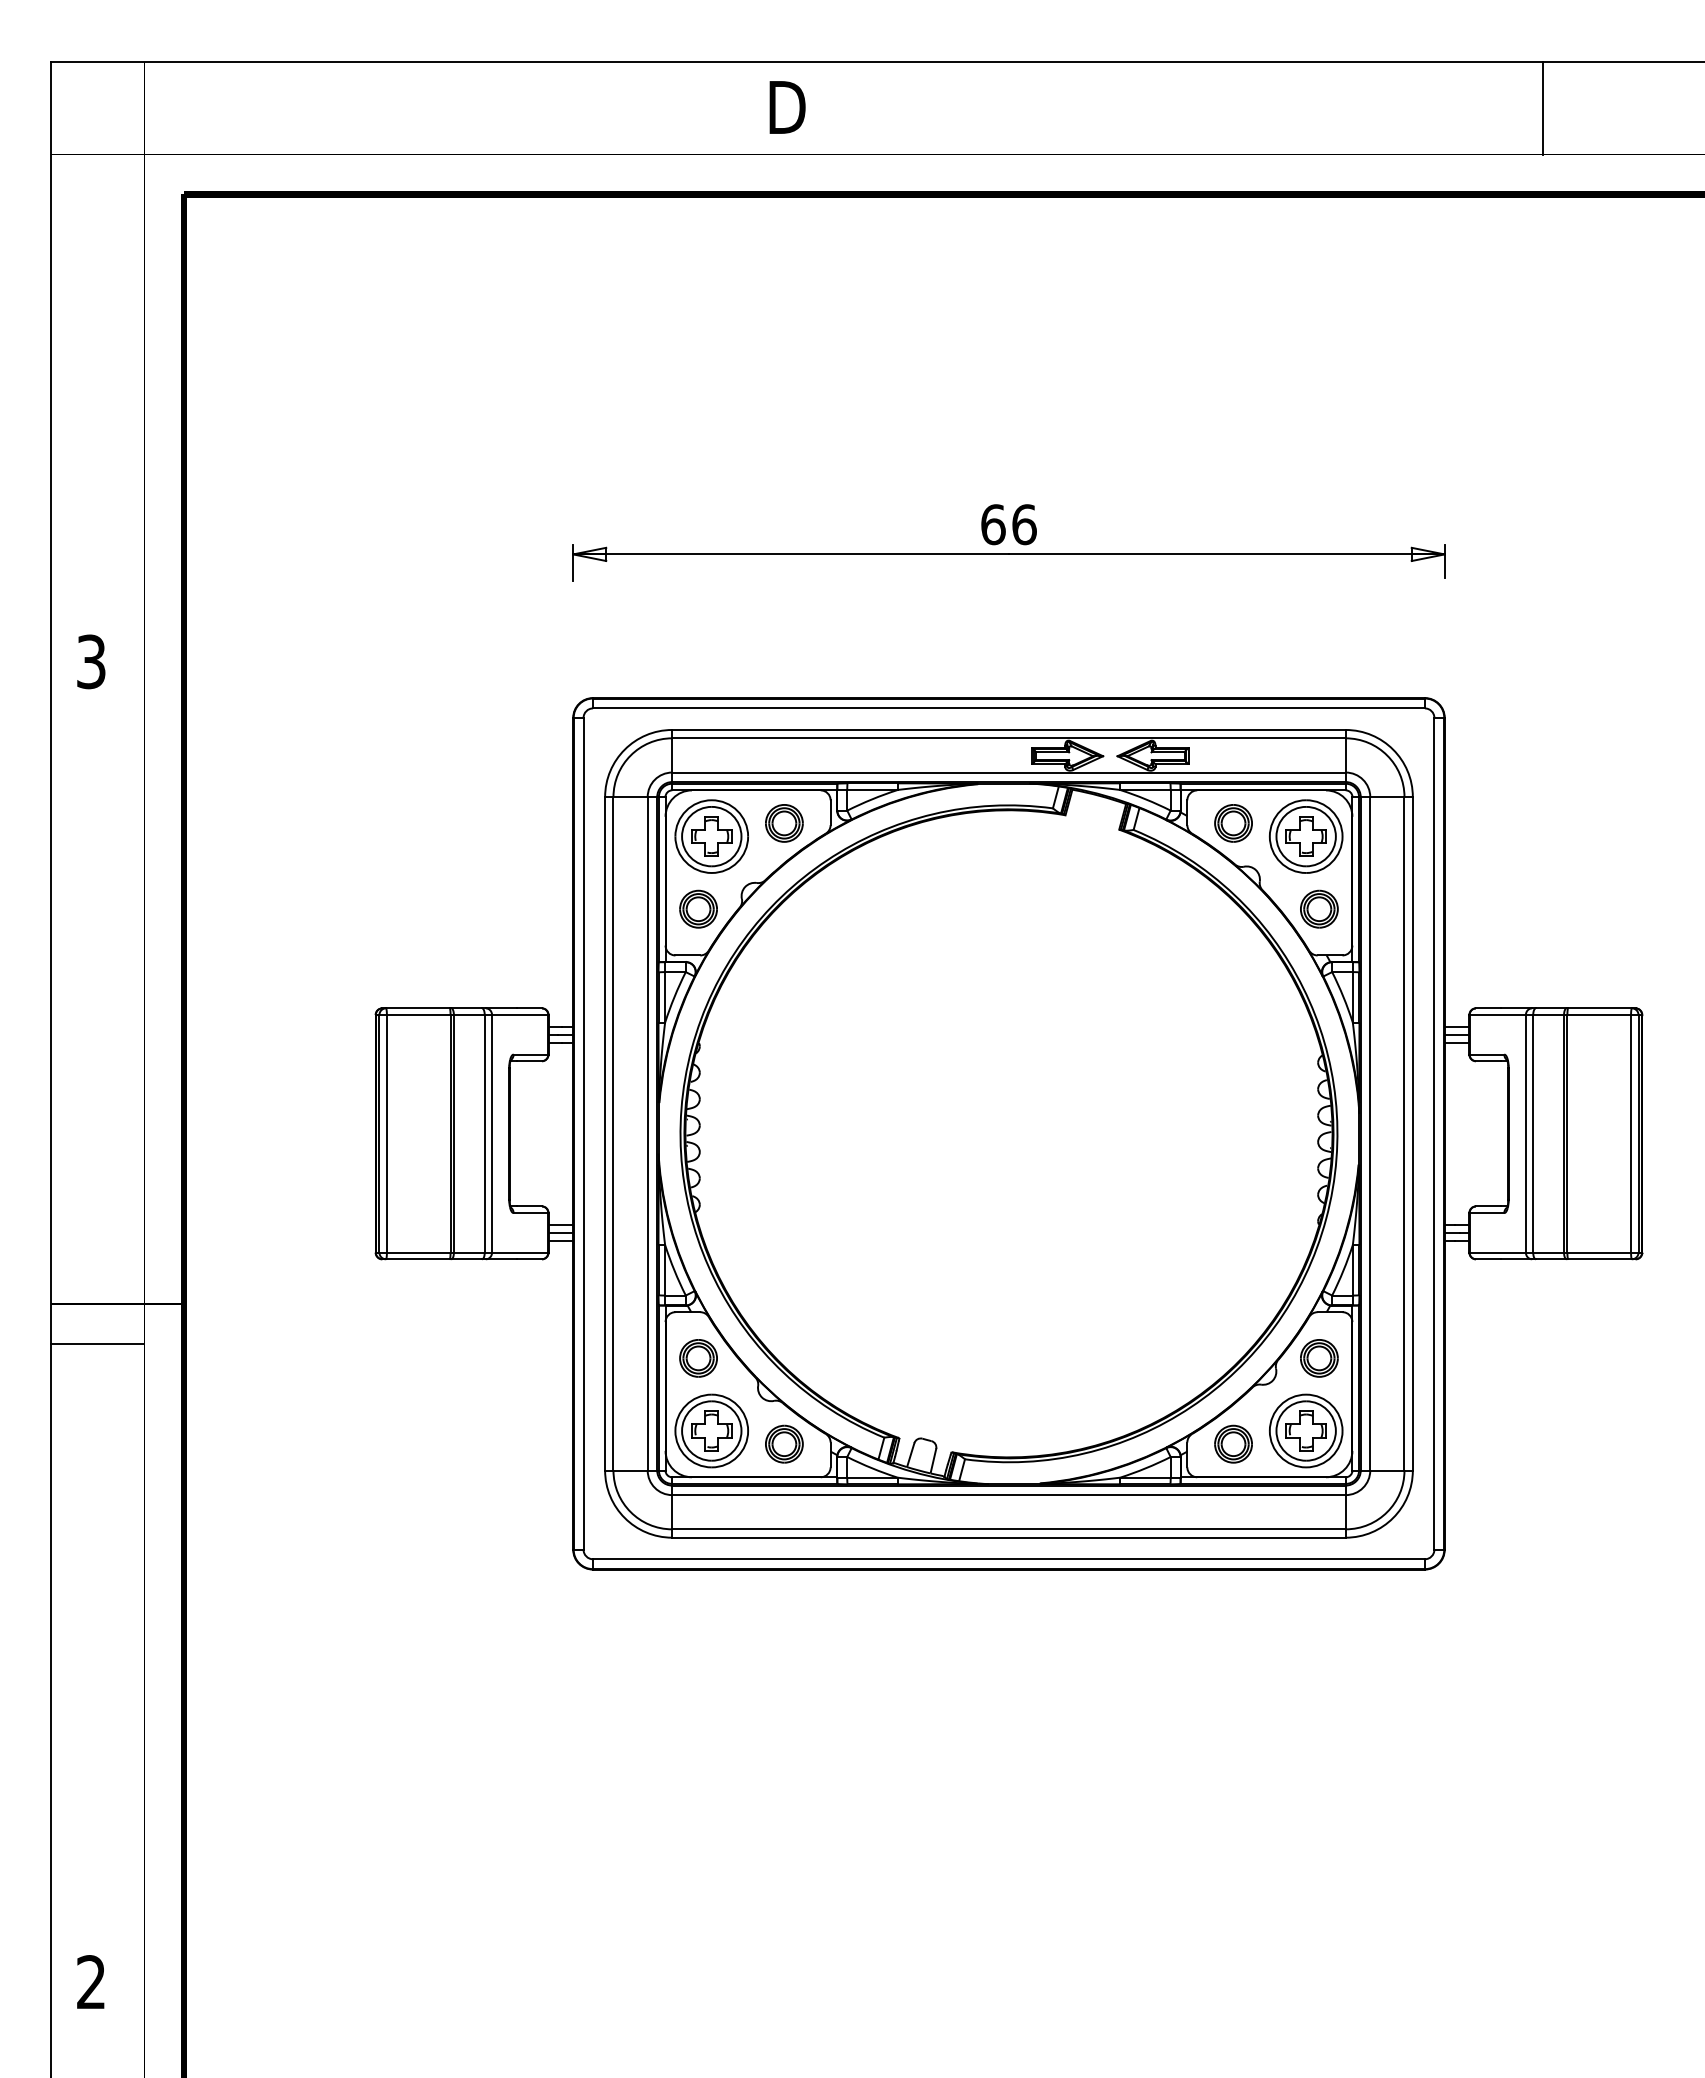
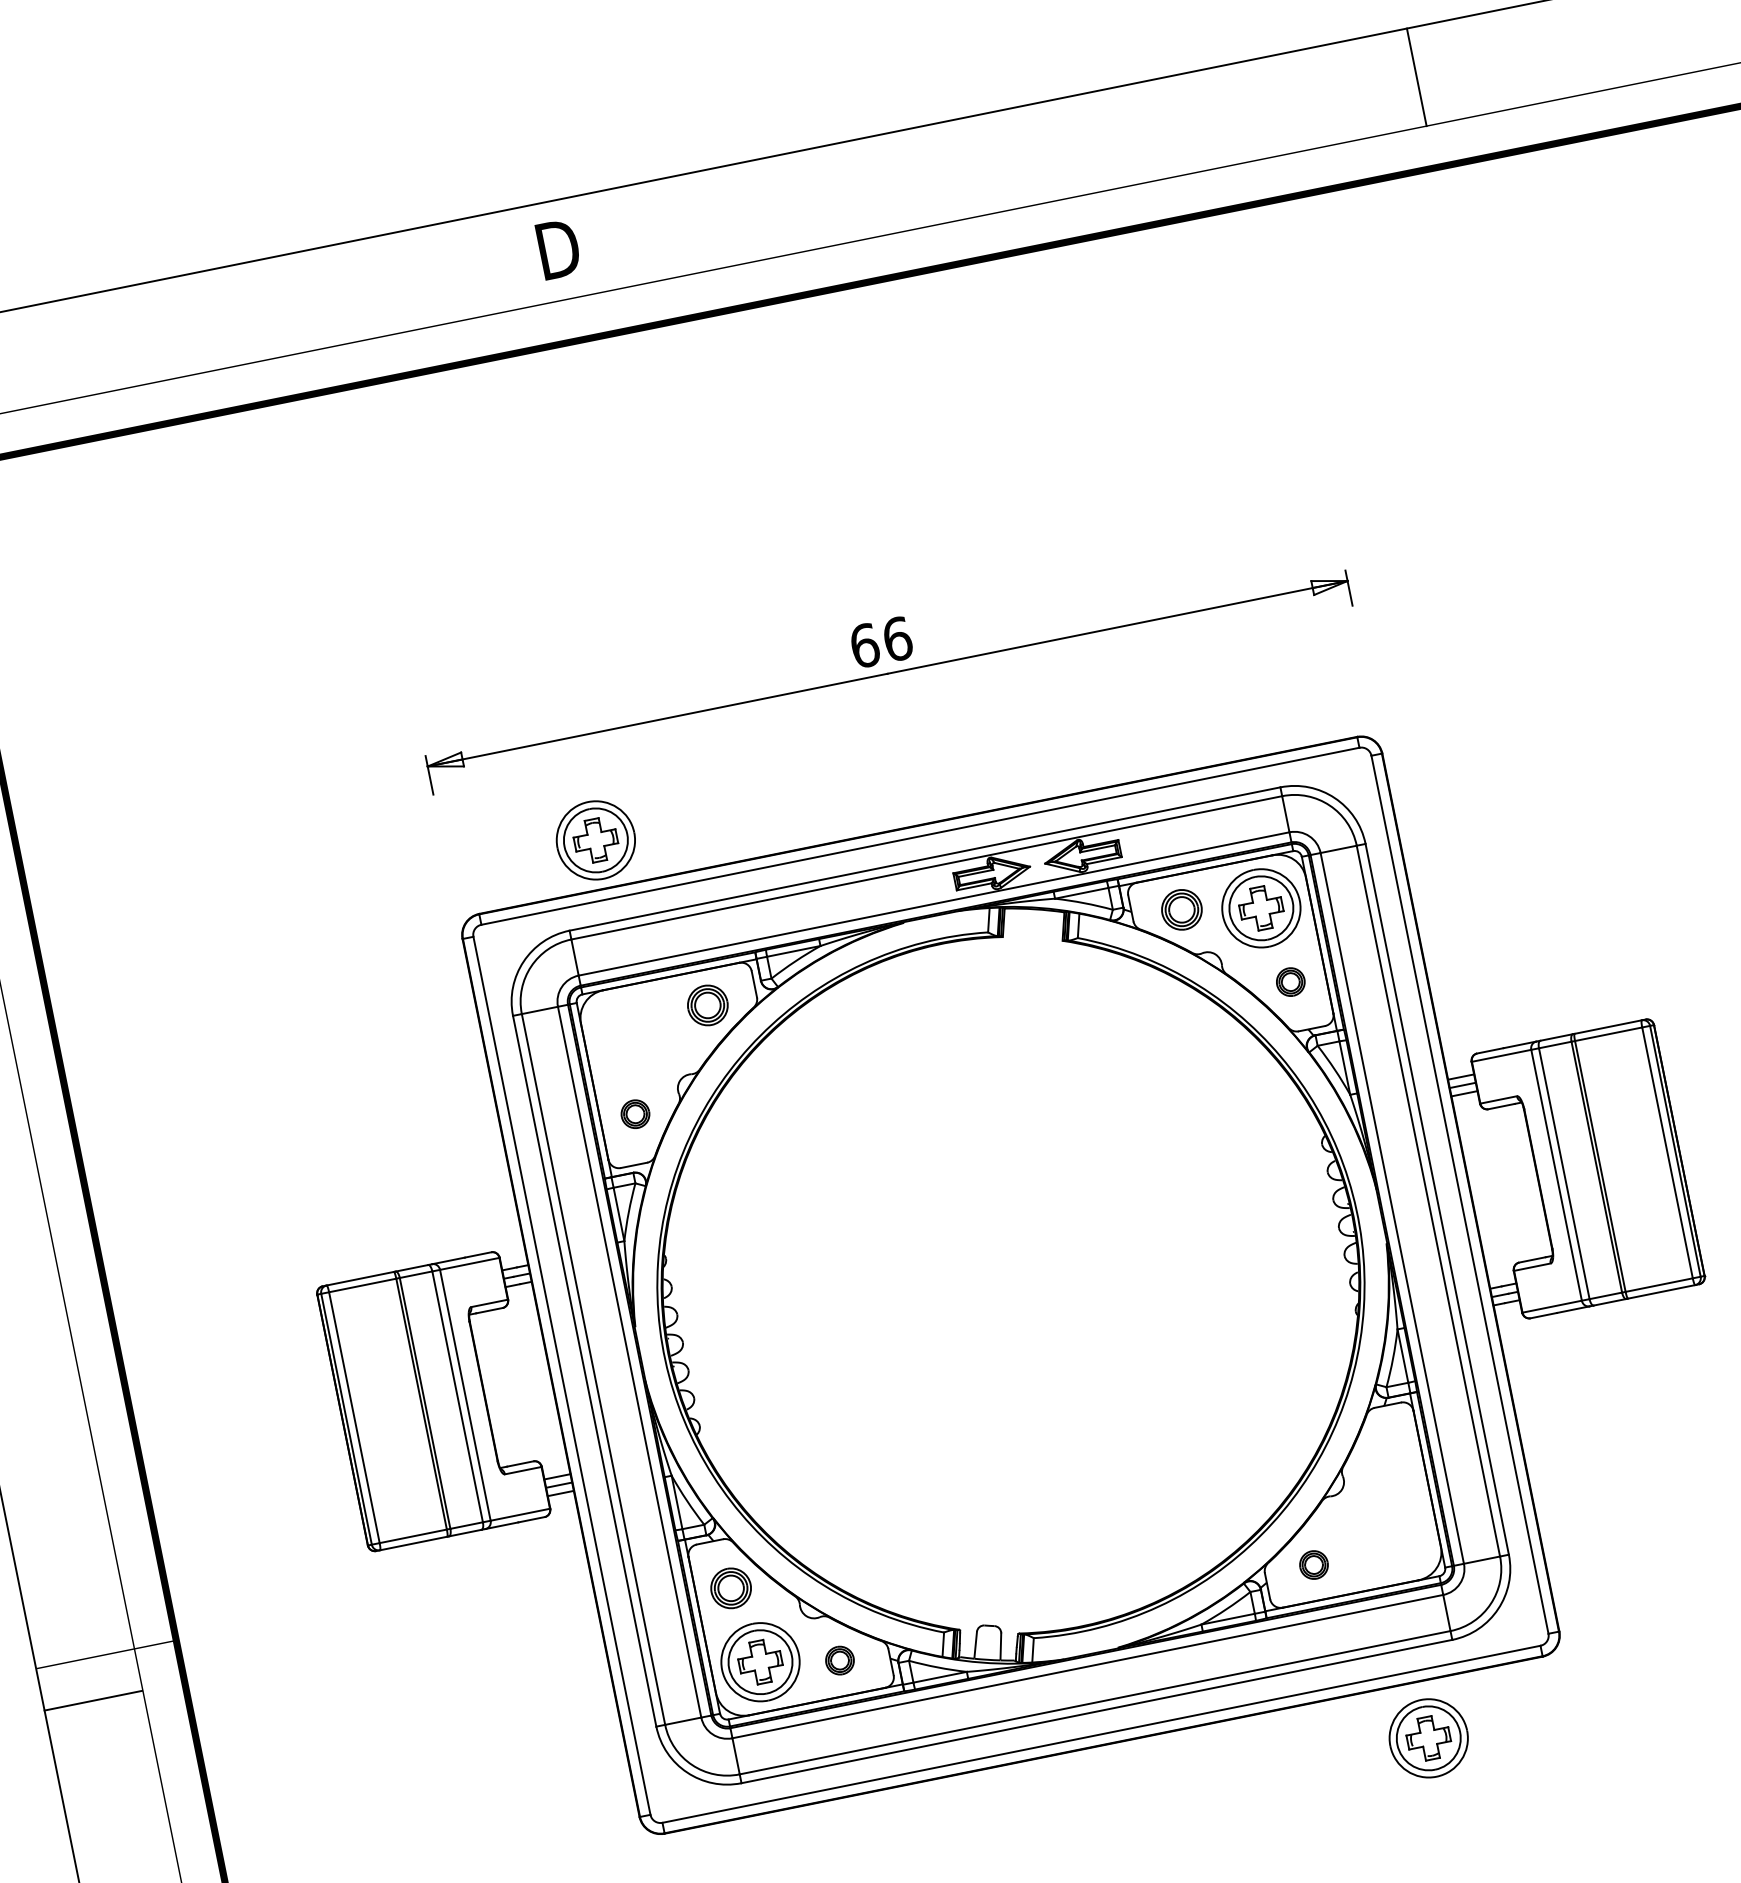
line: (1543, 108) -> (1417, 77), moved
part: (711, 836) -> (595, 840), moved
part: (698, 908) -> (635, 1113), size x0.7
part: (1319, 908) -> (1290, 981), size x0.7
part: (1319, 1358) -> (1386, 1456), removed
part: (1306, 1430) -> (1428, 1737), moved
part: (784, 1443) -> (839, 1659), size x0.7
part: (1233, 1443) -> (1313, 1564), size x0.7

